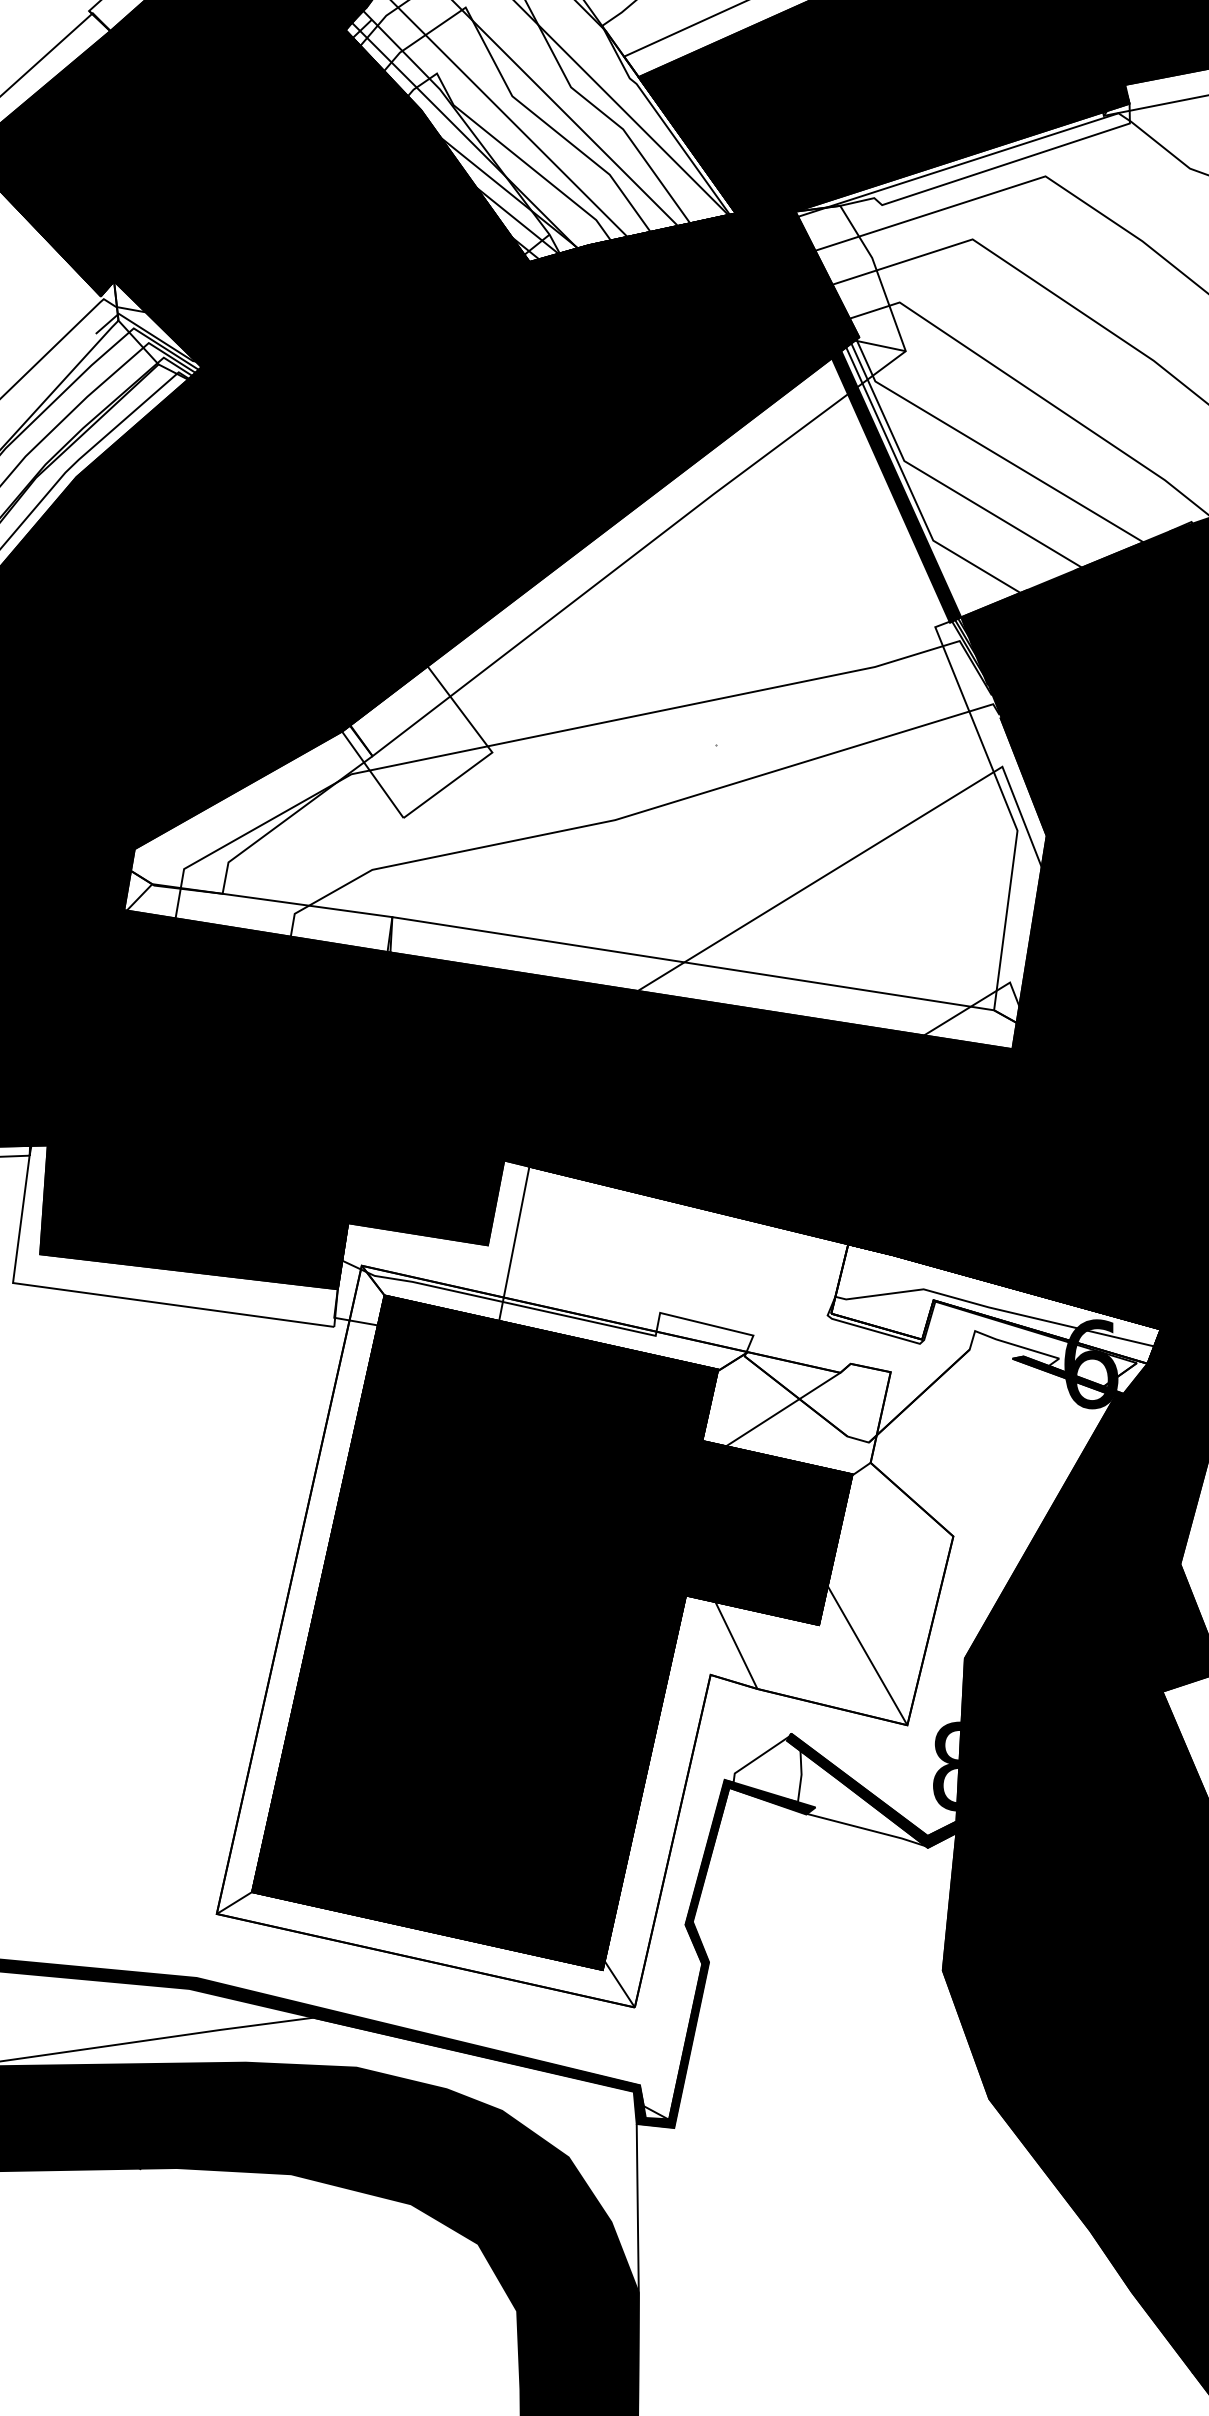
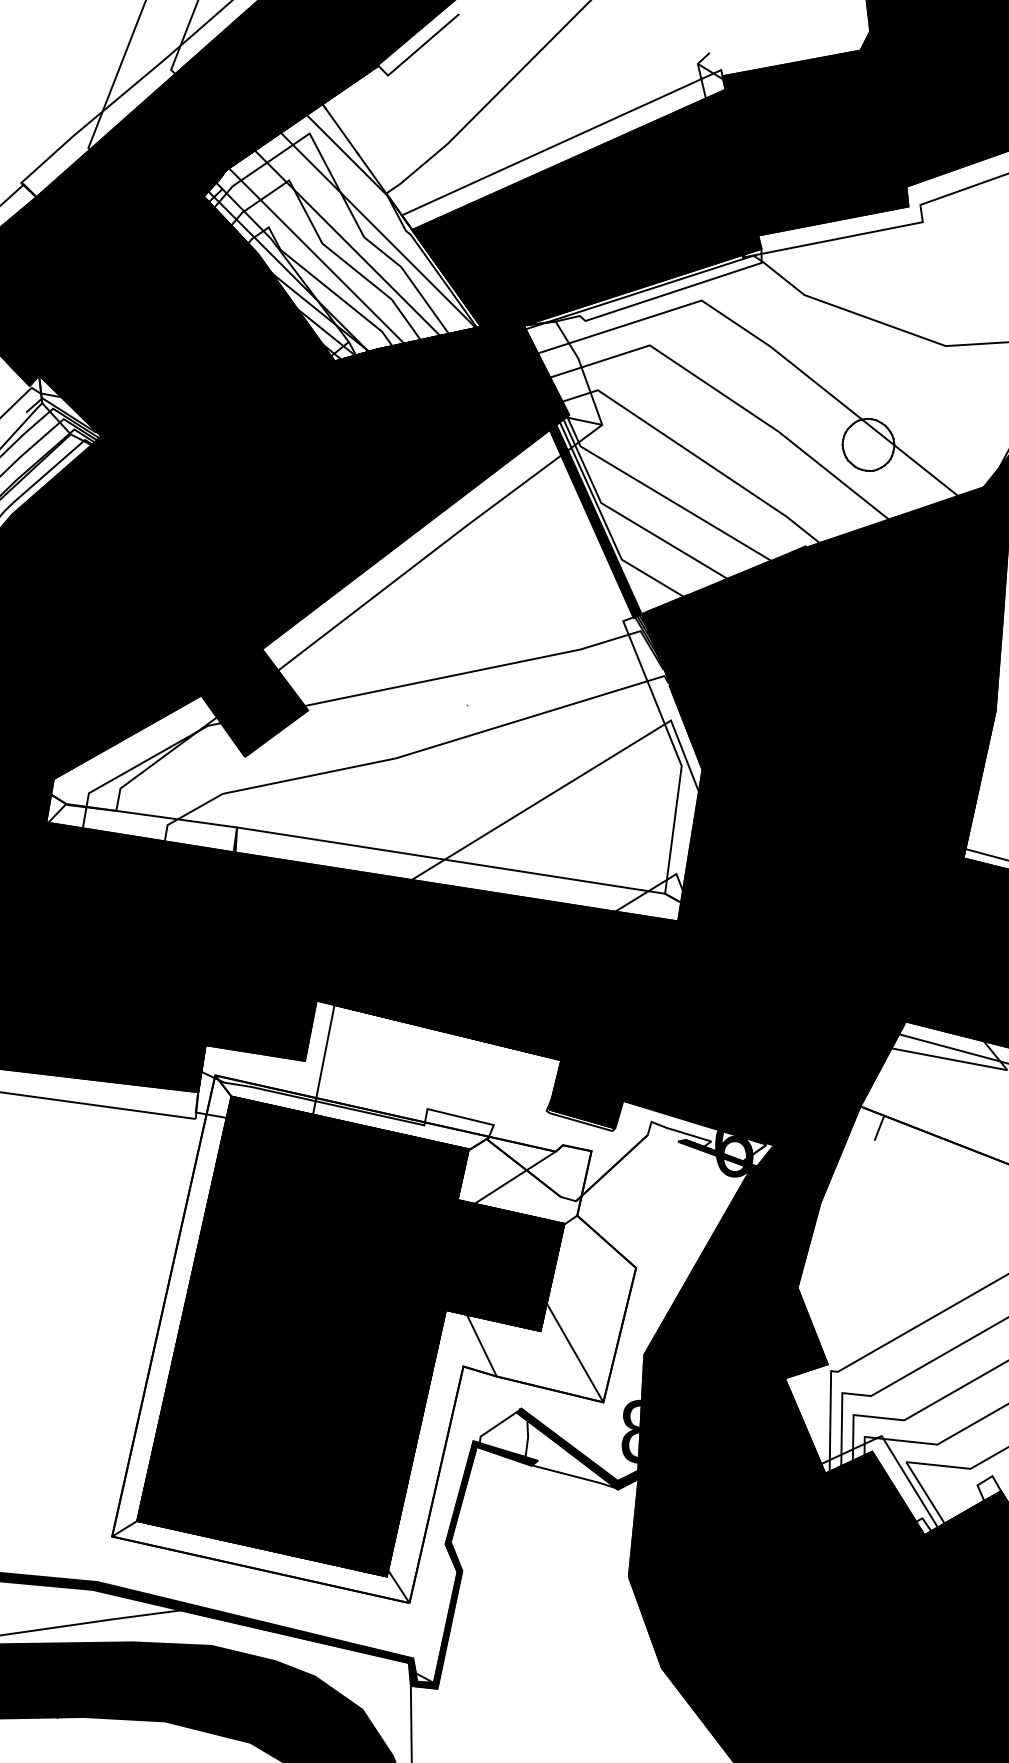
fill: (416, 741) -> (254, 702), added
fill: (996, 1303) -> (666, 1102), added

